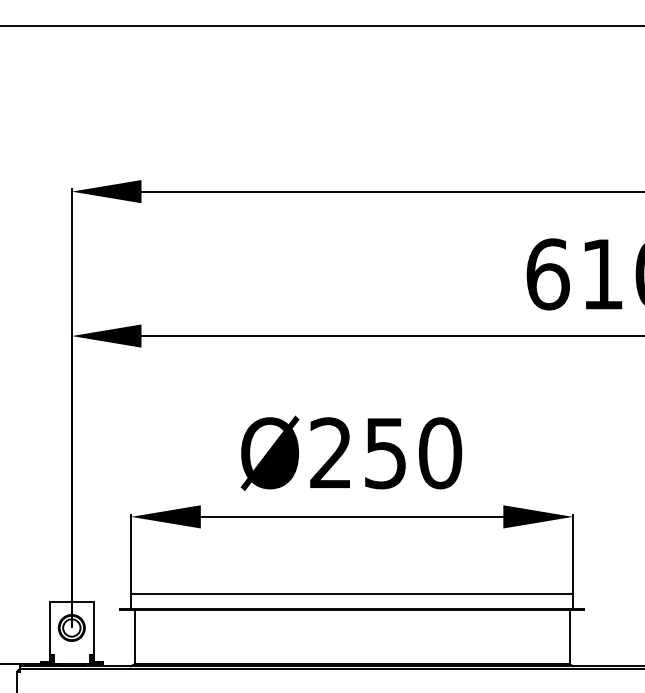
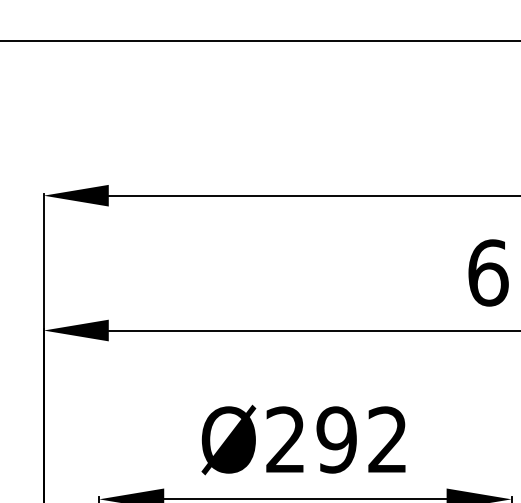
text: (413, 453) -> (362, 440), Ø250 -> Ø292

